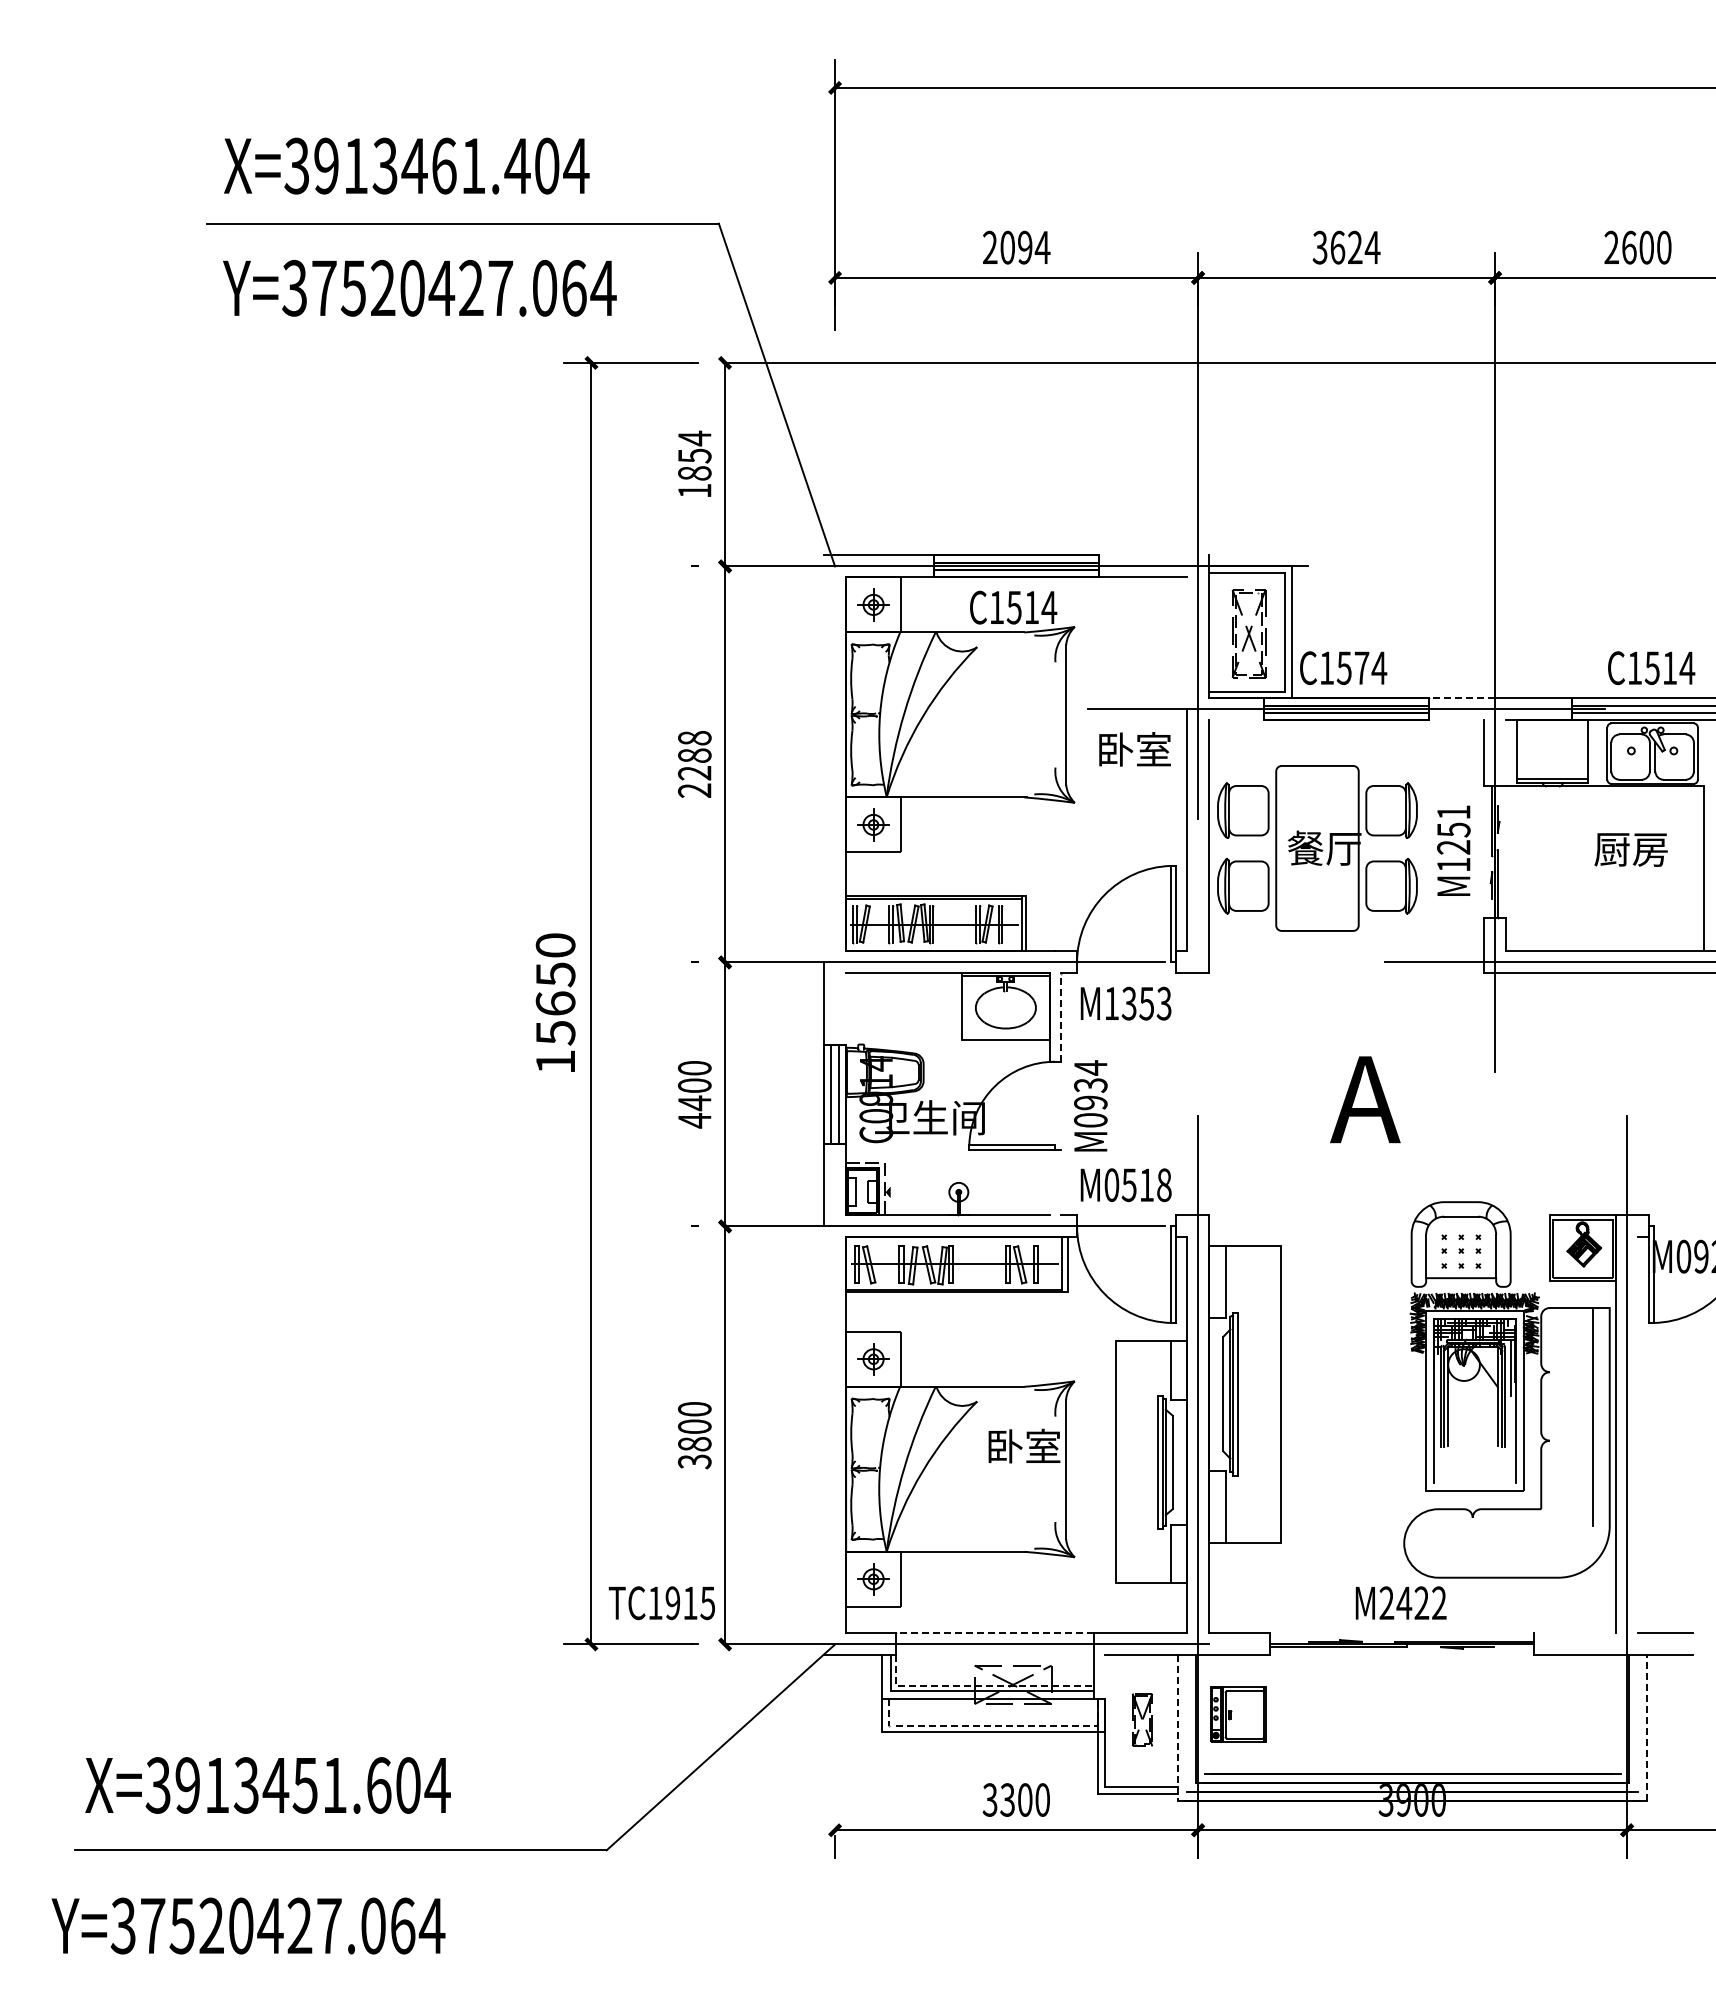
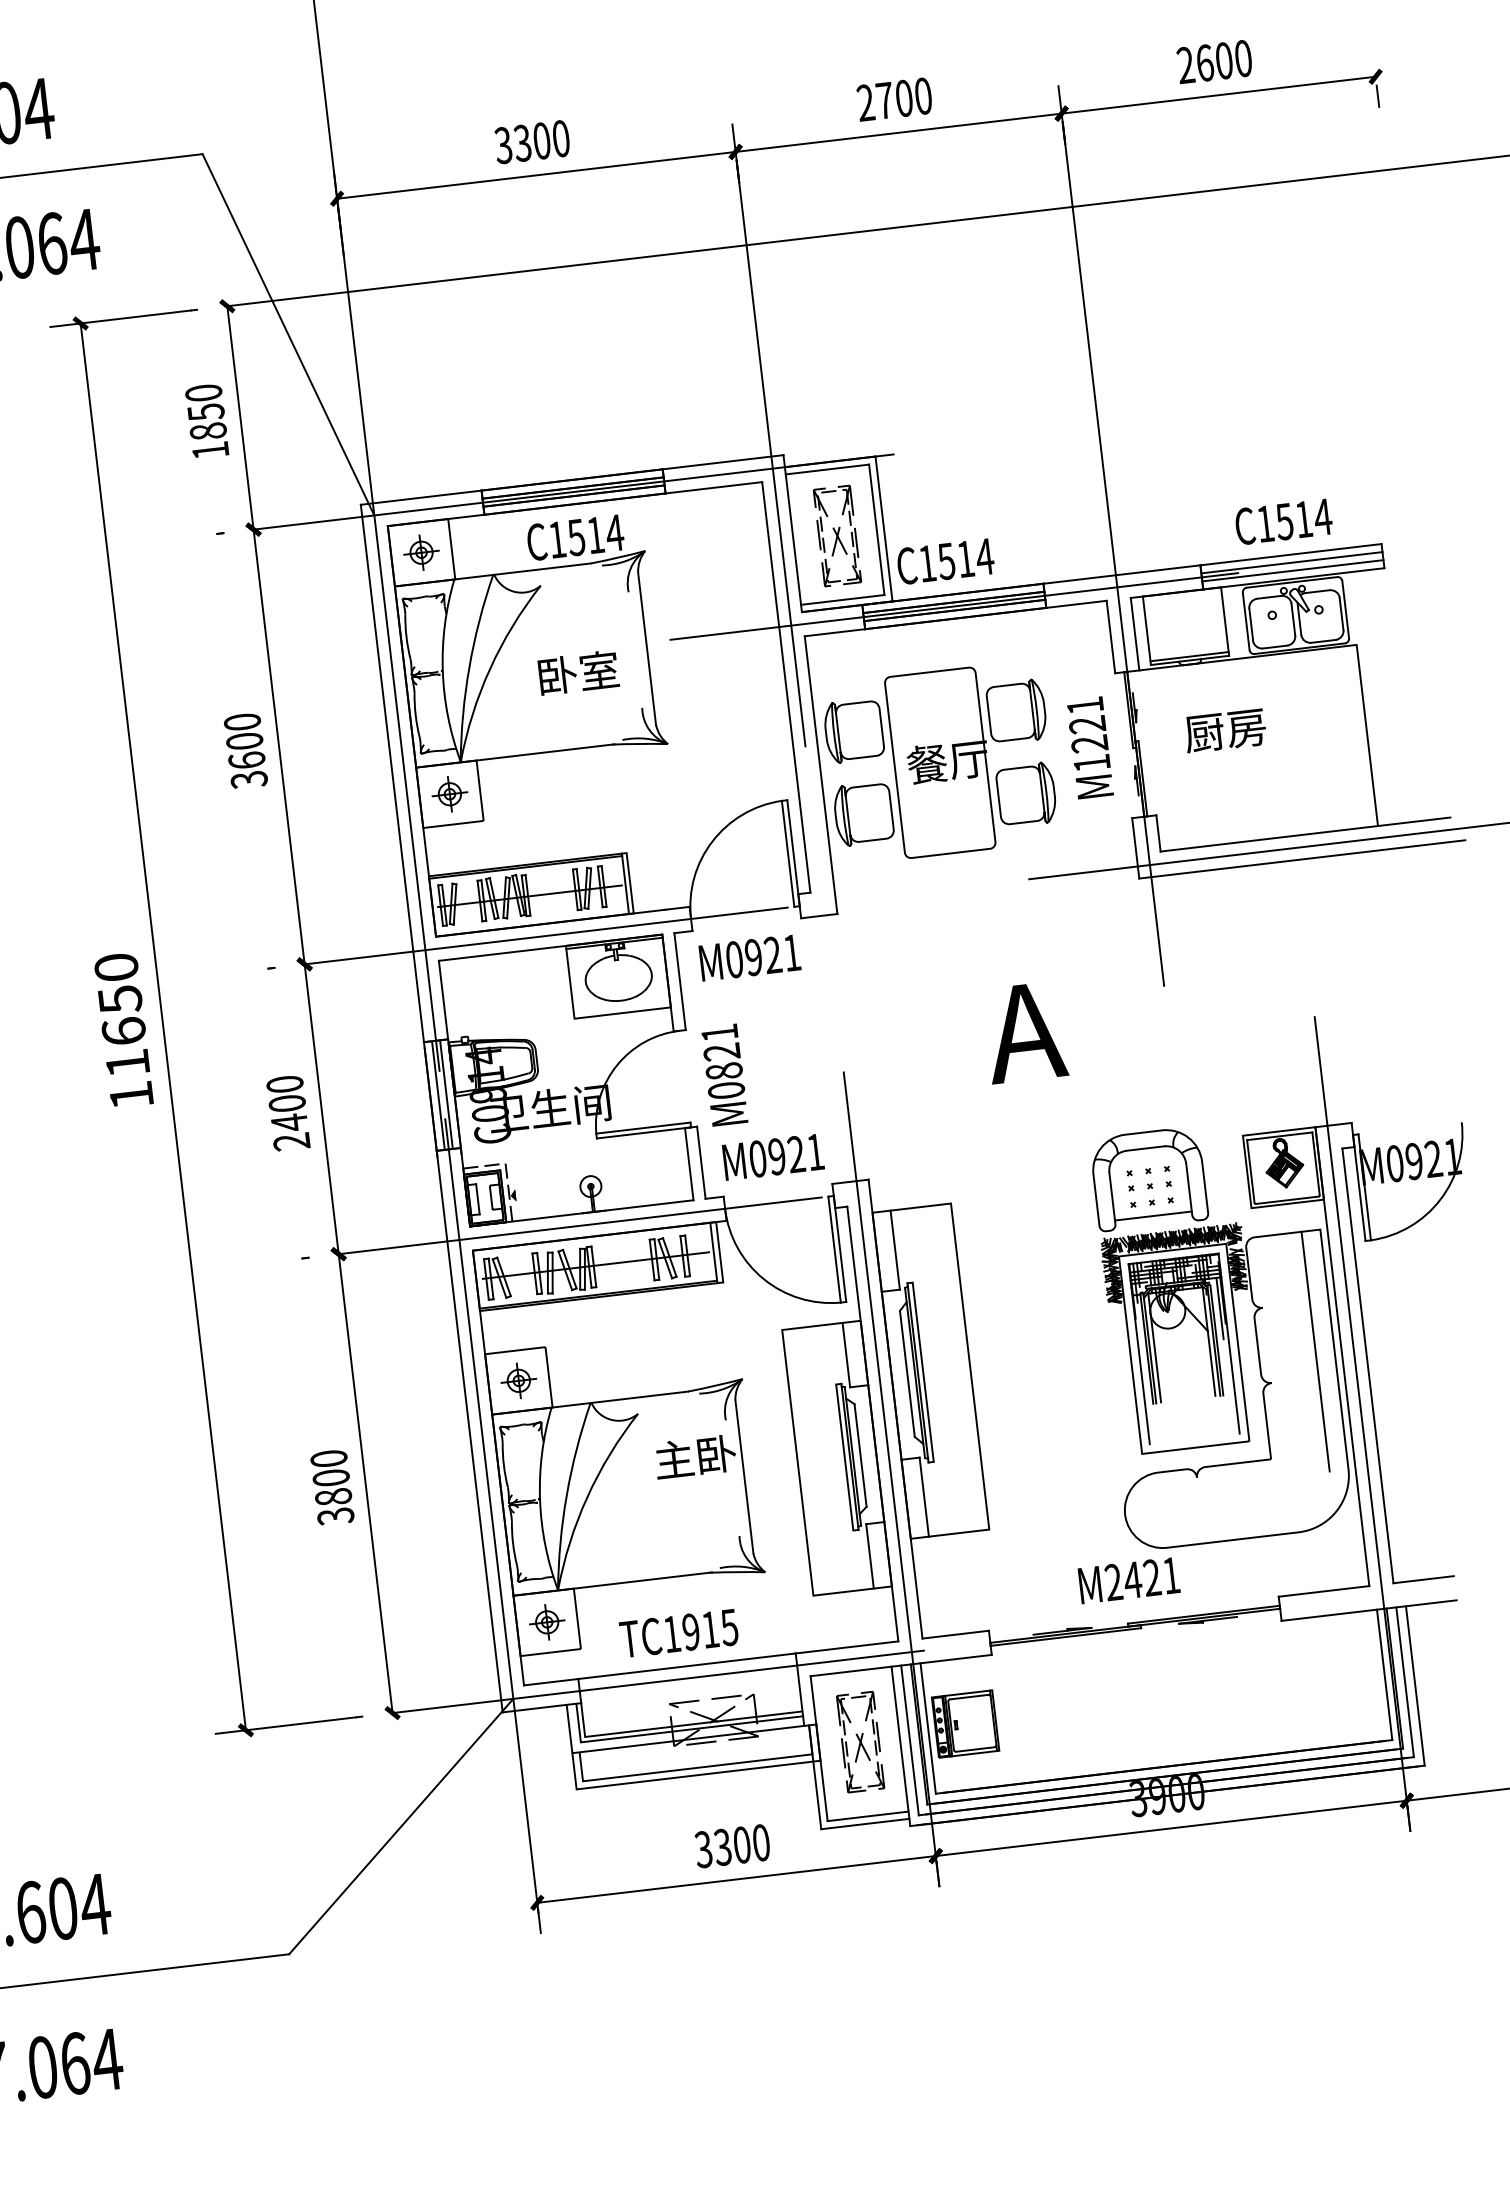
text: (1016, 247) -> (532, 141), 2094 -> 3300
text: (1346, 247) -> (894, 99), 3624 -> 2700
text: (694, 438) -> (203, 393), 1854 -> 1850
line: (1154, 555) -> (723, 462), added
line: (1187, 643) -> (771, 554), added
line: (835, 662) -> (387, 620), added
text: (1361, 667) -> (965, 558), C1574 -> C1514
line: (1461, 698) -> (1079, 579), dashed -> solid
line: (1236, 720) -> (834, 632), added
line: (1456, 720) -> (1076, 604), added
text: (1134, 749) -> (578, 672), moved
line: (1506, 753) -> (1135, 634), added
line: (824, 758) -> (387, 727), added
text: (694, 764) -> (245, 751), 2288 -> 3600
text: (1453, 829) -> (1087, 724), M1251 -> M1221
text: (1630, 849) -> (1224, 730), moved
text: (1137, 1003) -> (762, 956), M1353 -> M0921
line: (846, 1008) -> (443, 999), added
line: (1060, 1017) -> (679, 981), dashed -> solid
text: (555, 1033) -> (127, 1064), 15650 -> 11650
text: (1090, 1085) -> (721, 1052), M0934 -> M0821
text: (694, 1120) -> (291, 1141), 4400 -> 2400
line: (1049, 1182) -> (689, 1164), added
line: (1060, 1182) -> (701, 1162), added
text: (1146, 1185) -> (796, 1154), M0518 -> M0921
line: (1638, 1435) -> (1368, 1365), added
line: (824, 1440) -> (475, 1476), added
text: (1023, 1445) -> (694, 1456), 卧室 -> 主卧
line: (835, 1477) -> (492, 1515), added
text: (1439, 1602) -> (1171, 1574), M2422 -> M2421
text: (661, 1603) -> (678, 1633), moved
line: (994, 1633) -> (686, 1666), dashed -> solid
line: (1574, 1633) -> (1323, 1591), added
line: (1104, 1677) -> (813, 1700), added
line: (979, 1686) -> (677, 1726), dashed -> solid
line: (1204, 1714) -> (927, 1728), added
line: (1620, 1714) -> (1384, 1674), added
part: (1142, 1719) -> (860, 1741), size x1.67
line: (1187, 1723) -> (910, 1740), added
line: (1638, 1723) -> (1405, 1682), added
line: (993, 1725) -> (697, 1767), dashed -> solid
line: (1178, 1728) -> (901, 1746), dashed -> solid
line: (1646, 1728) -> (1414, 1686), dashed -> solid

